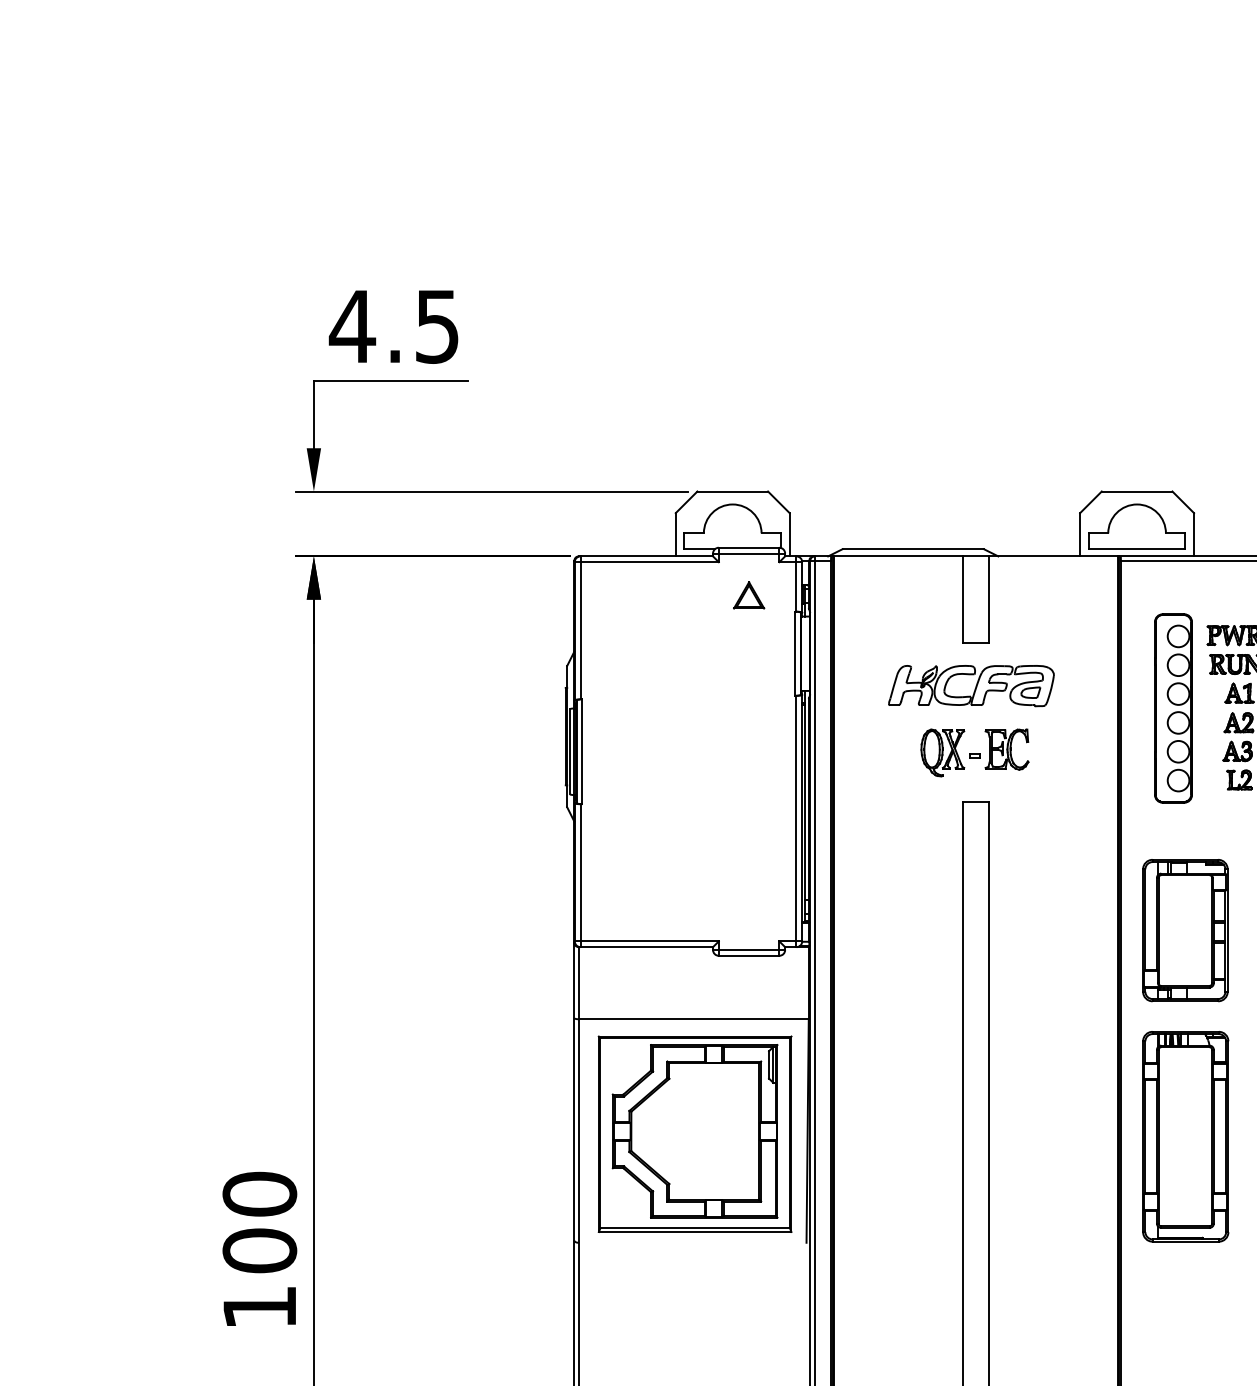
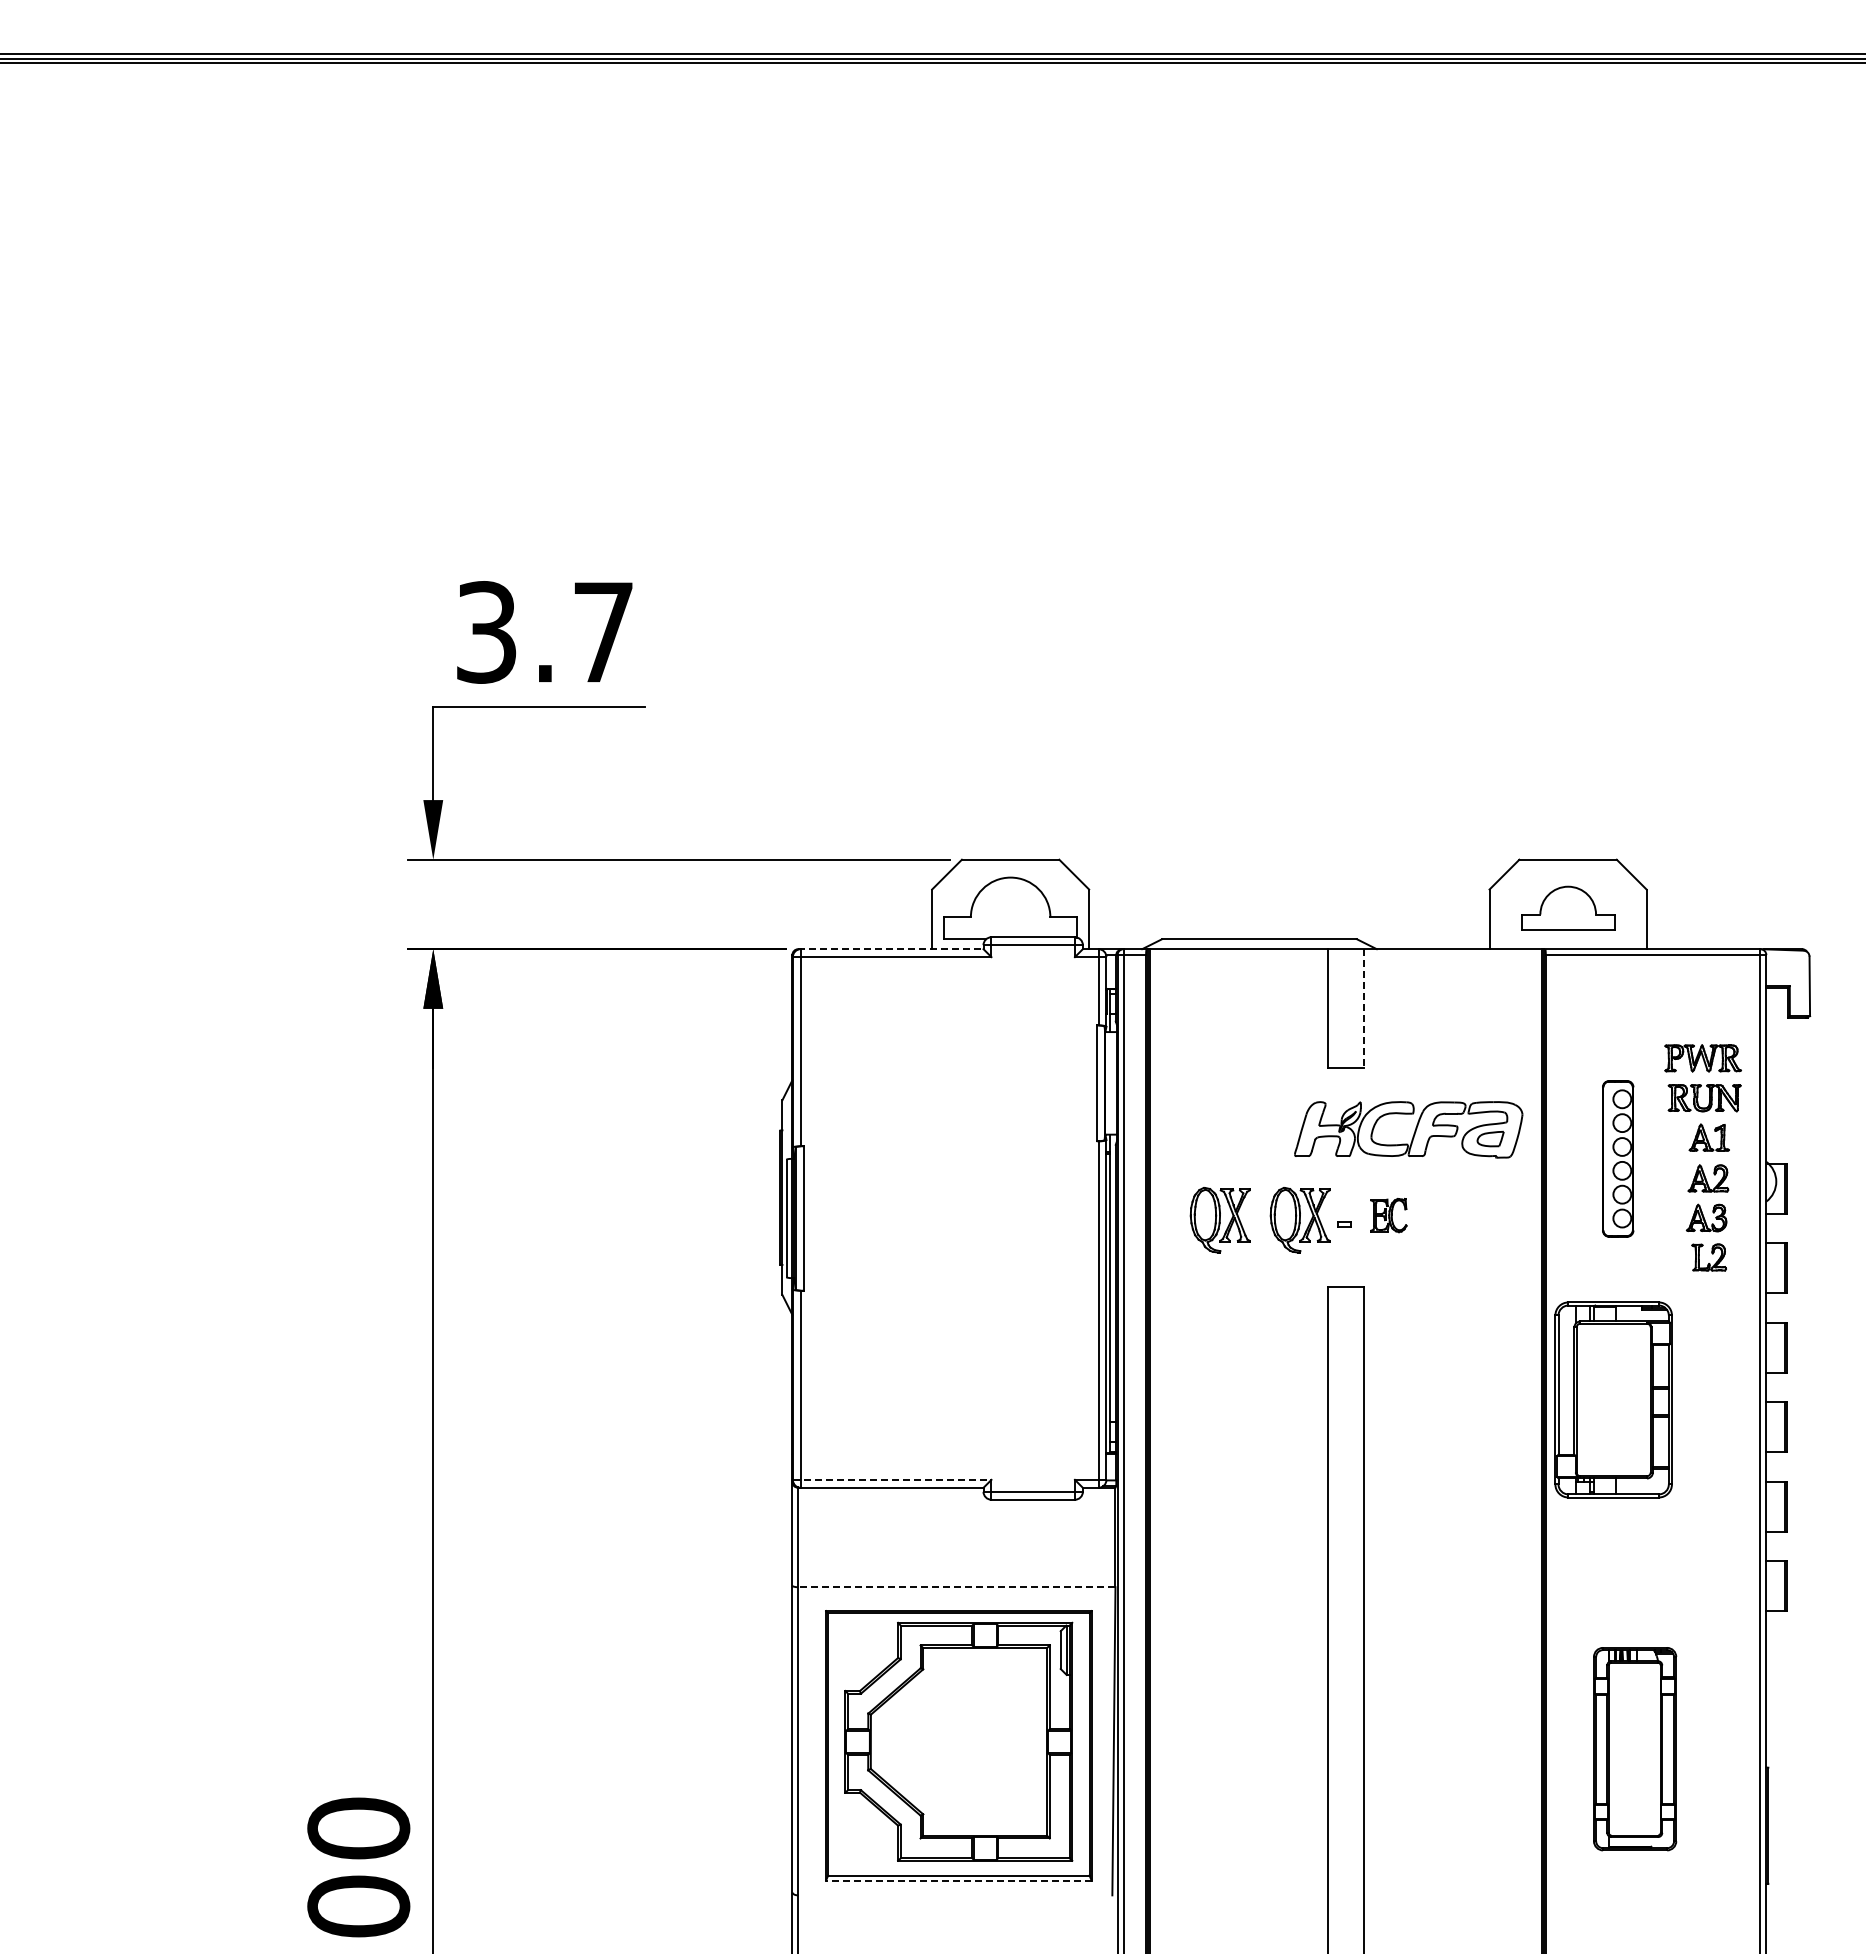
text: (393, 326) -> (542, 632), 4.5 -> 3.7
part: (1137, 526) -> (1568, 907), size x0.7
line: (645, 556) -> (890, 949), solid -> dashed
part: (748, 595) -> (1032, 1002), removed
line: (988, 599) -> (1363, 1008), solid -> dashed
part: (975, 686) -> (1414, 1130), moved
part: (1172, 708) -> (1617, 1158), size x0.6
part: (1006, 749) -> (1388, 1215), size x0.6
part: (884, 753) -> (1219, 1220), added
part: (1185, 930) -> (1613, 1399), moved
line: (647, 941) -> (892, 1479), solid -> dashed
line: (693, 1019) -> (956, 1587), solid -> dashed
part: (1185, 1136) -> (1634, 1748), size x0.7
line: (694, 1231) -> (958, 1880), solid -> dashed

